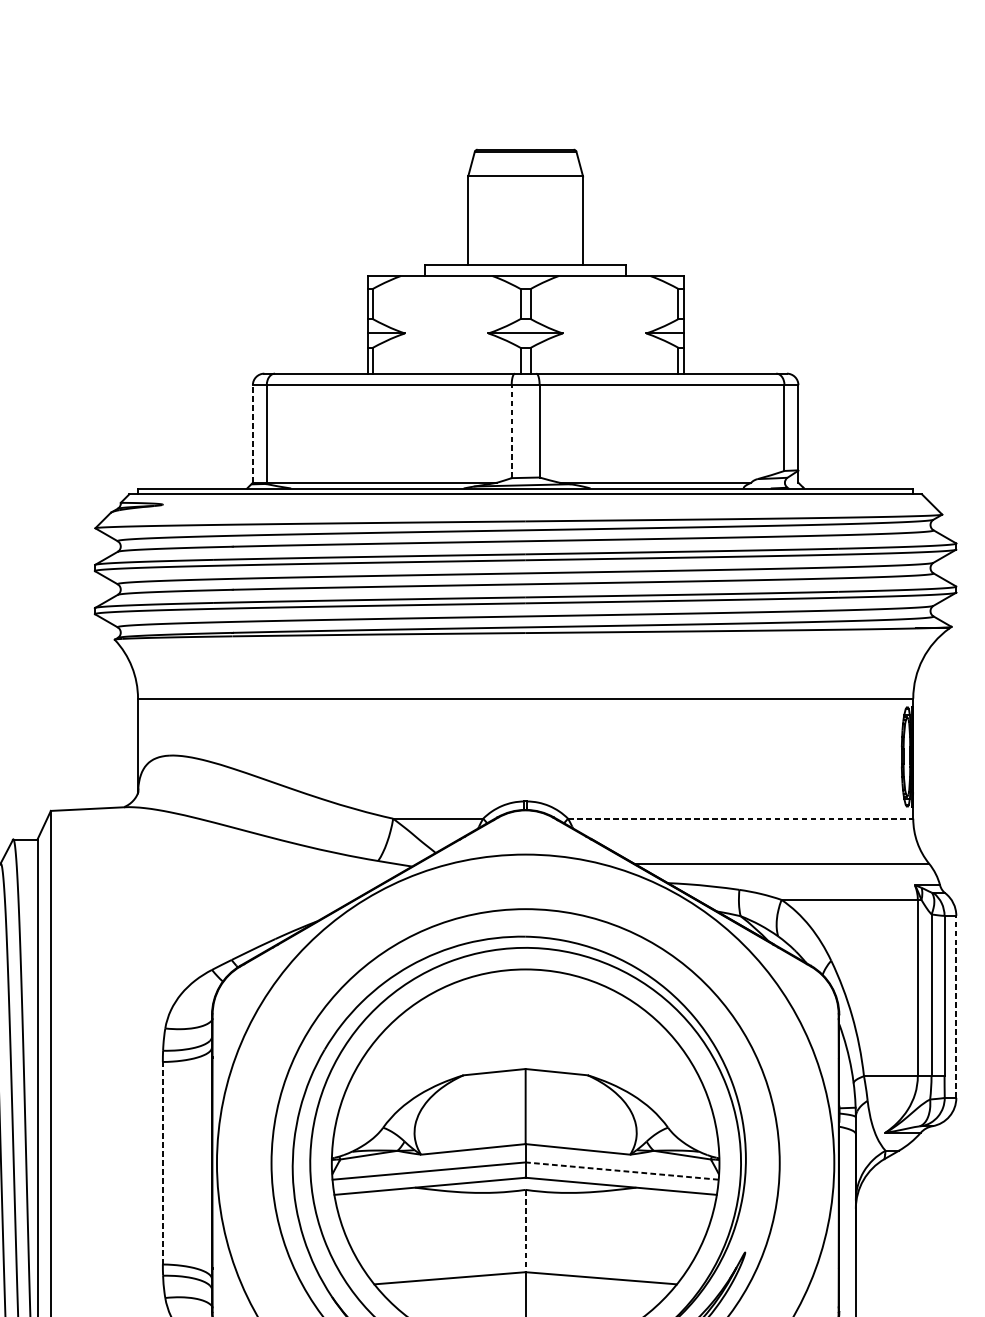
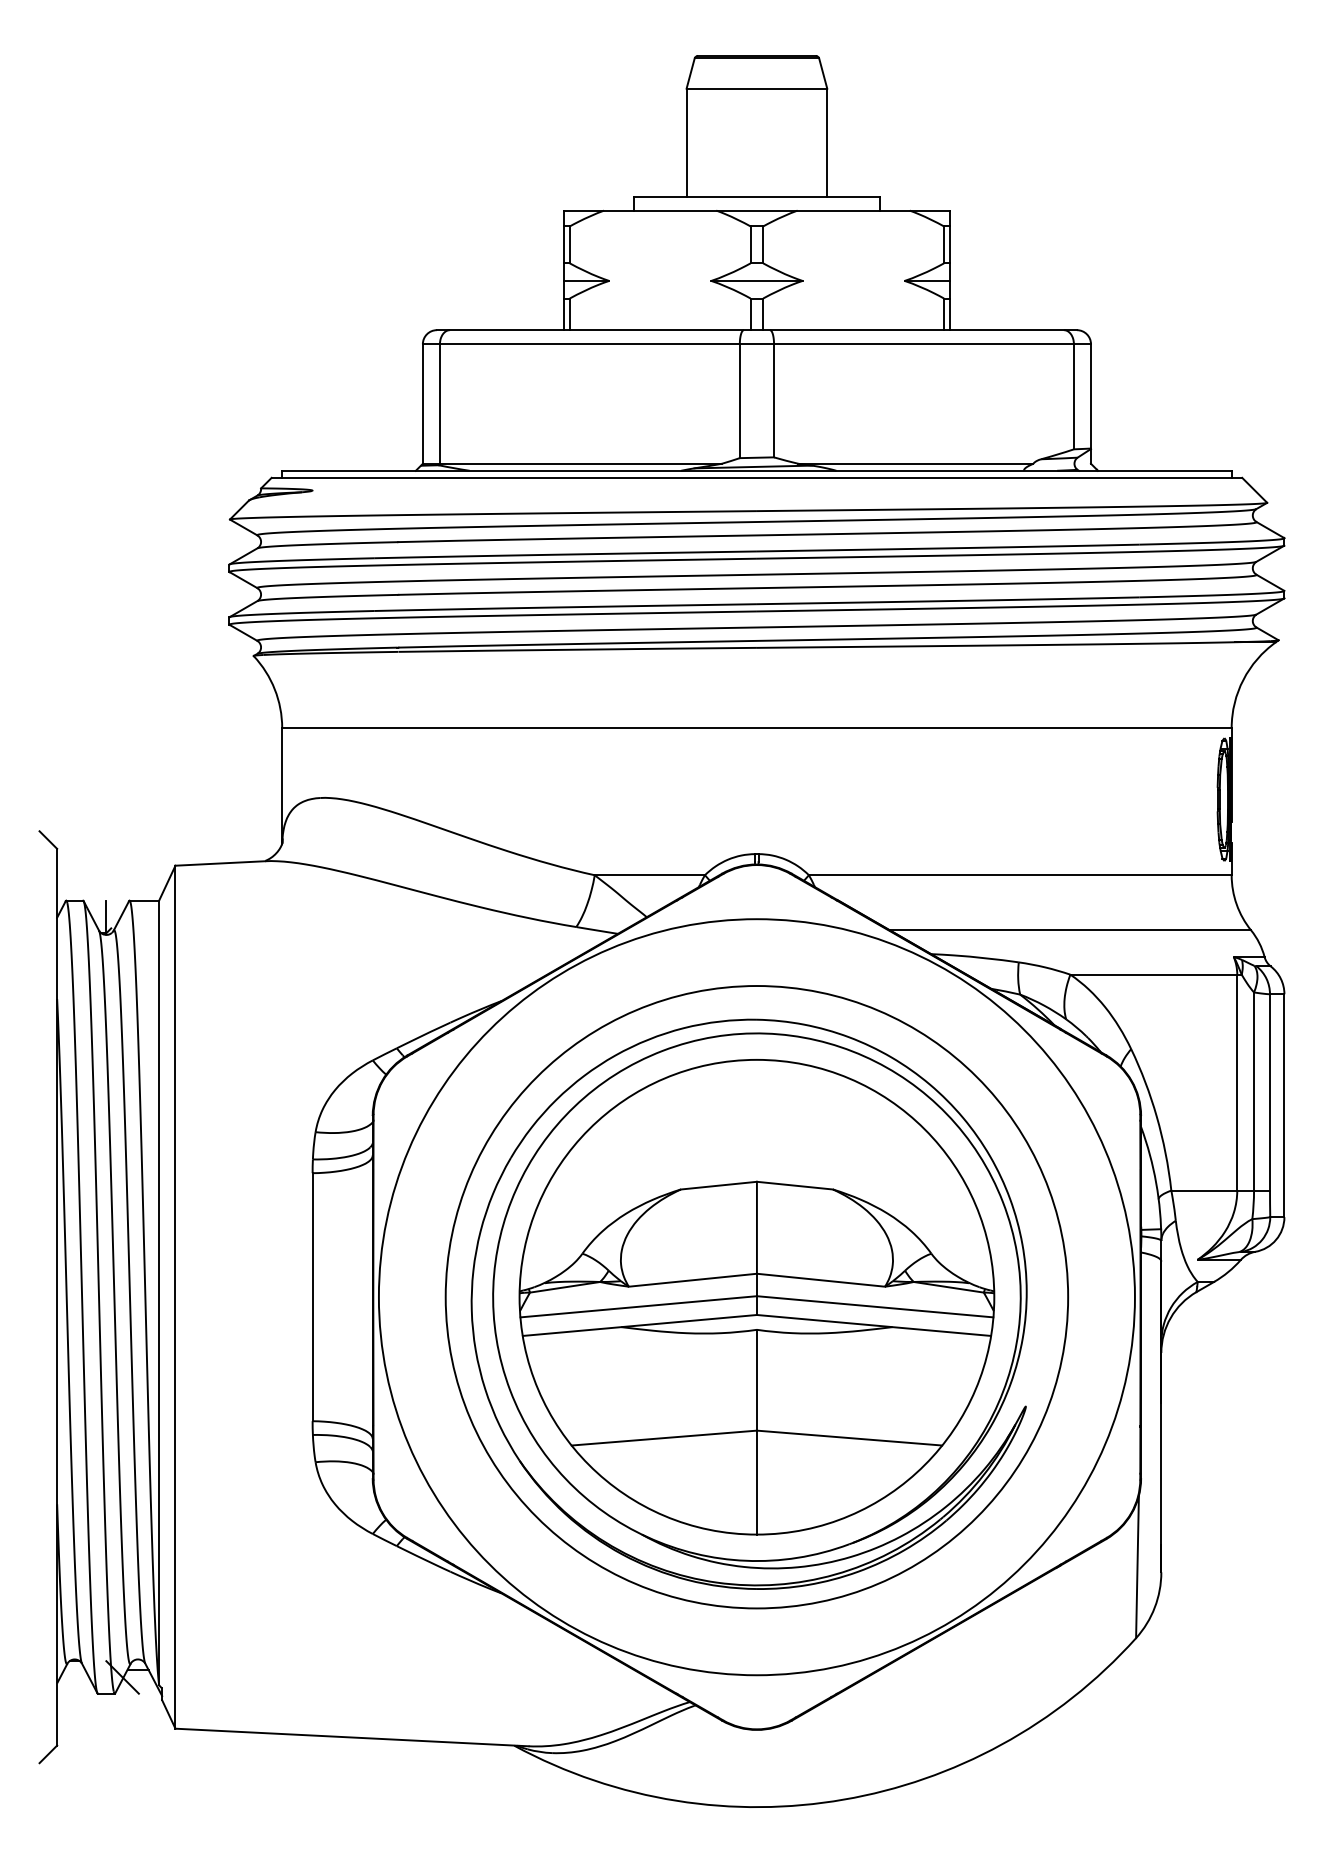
line: (511, 431) -> (739, 401), dashed -> solid
line: (252, 434) -> (422, 404), dashed -> solid
line: (740, 818) -> (1020, 875), dashed -> solid
line: (956, 1006) -> (1284, 1105), dashed -> solid
line: (162, 1162) -> (312, 1296), dashed -> solid
line: (622, 1170) -> (875, 1306), dashed -> solid
line: (525, 1231) -> (756, 1380), dashed -> solid

